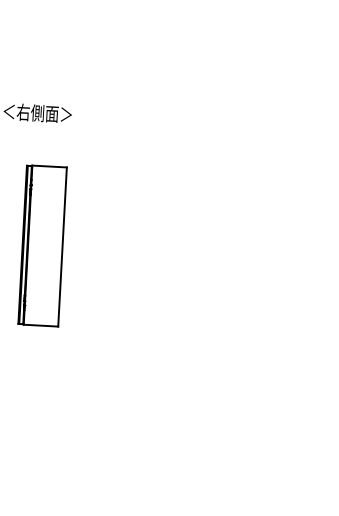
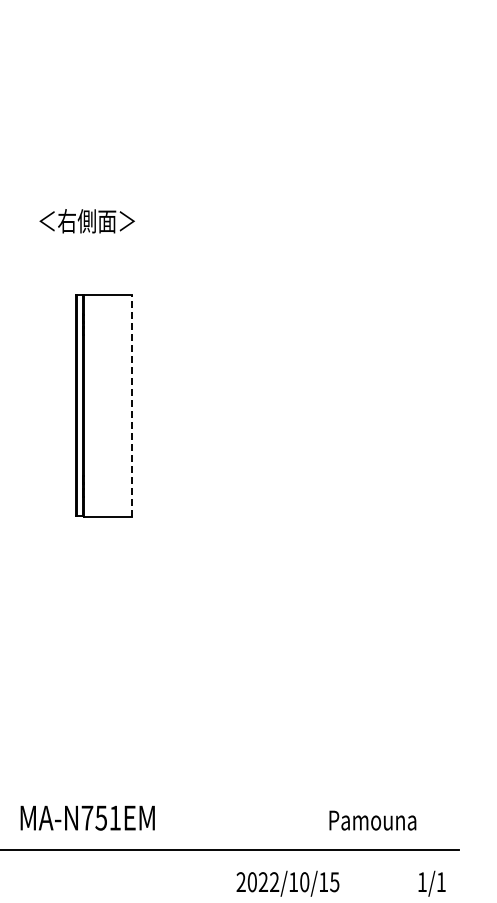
line: (62, 246) -> (131, 405), solid -> dashed

